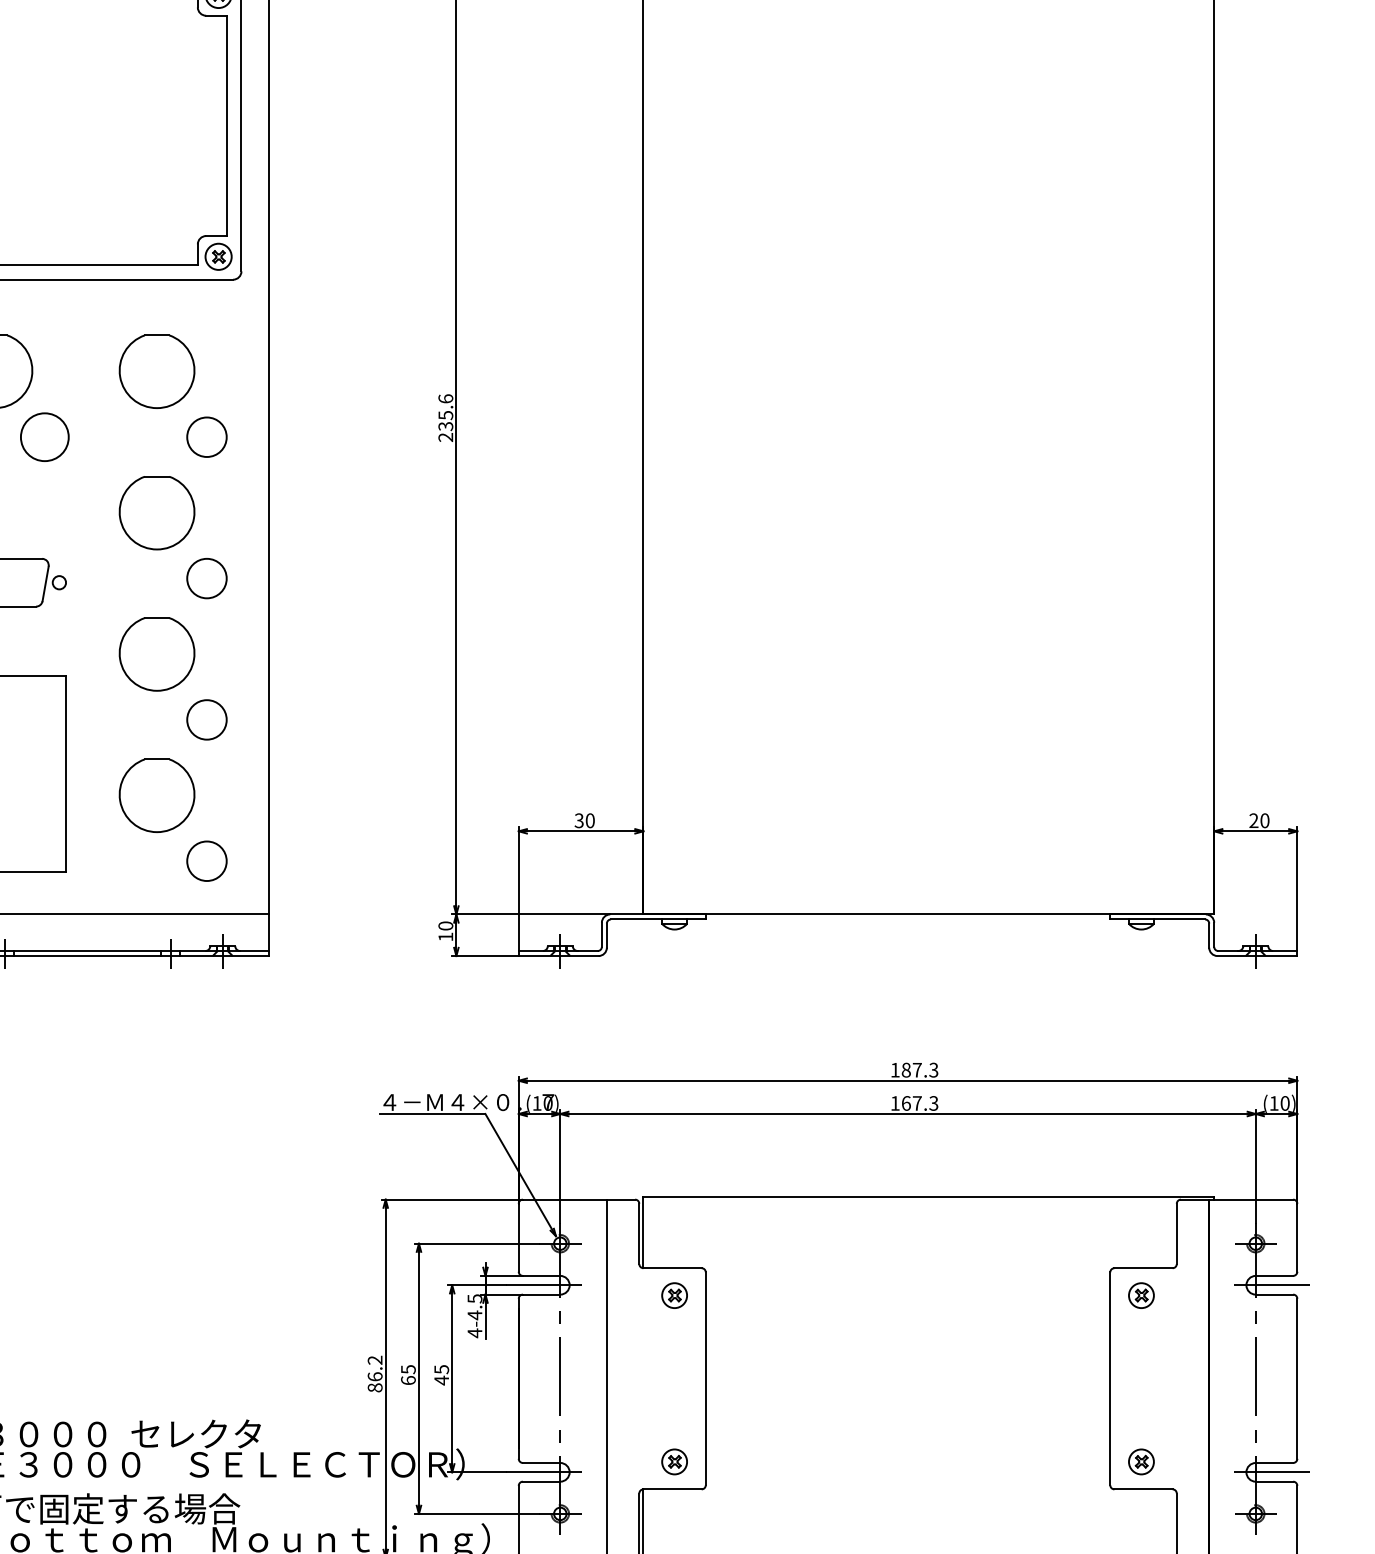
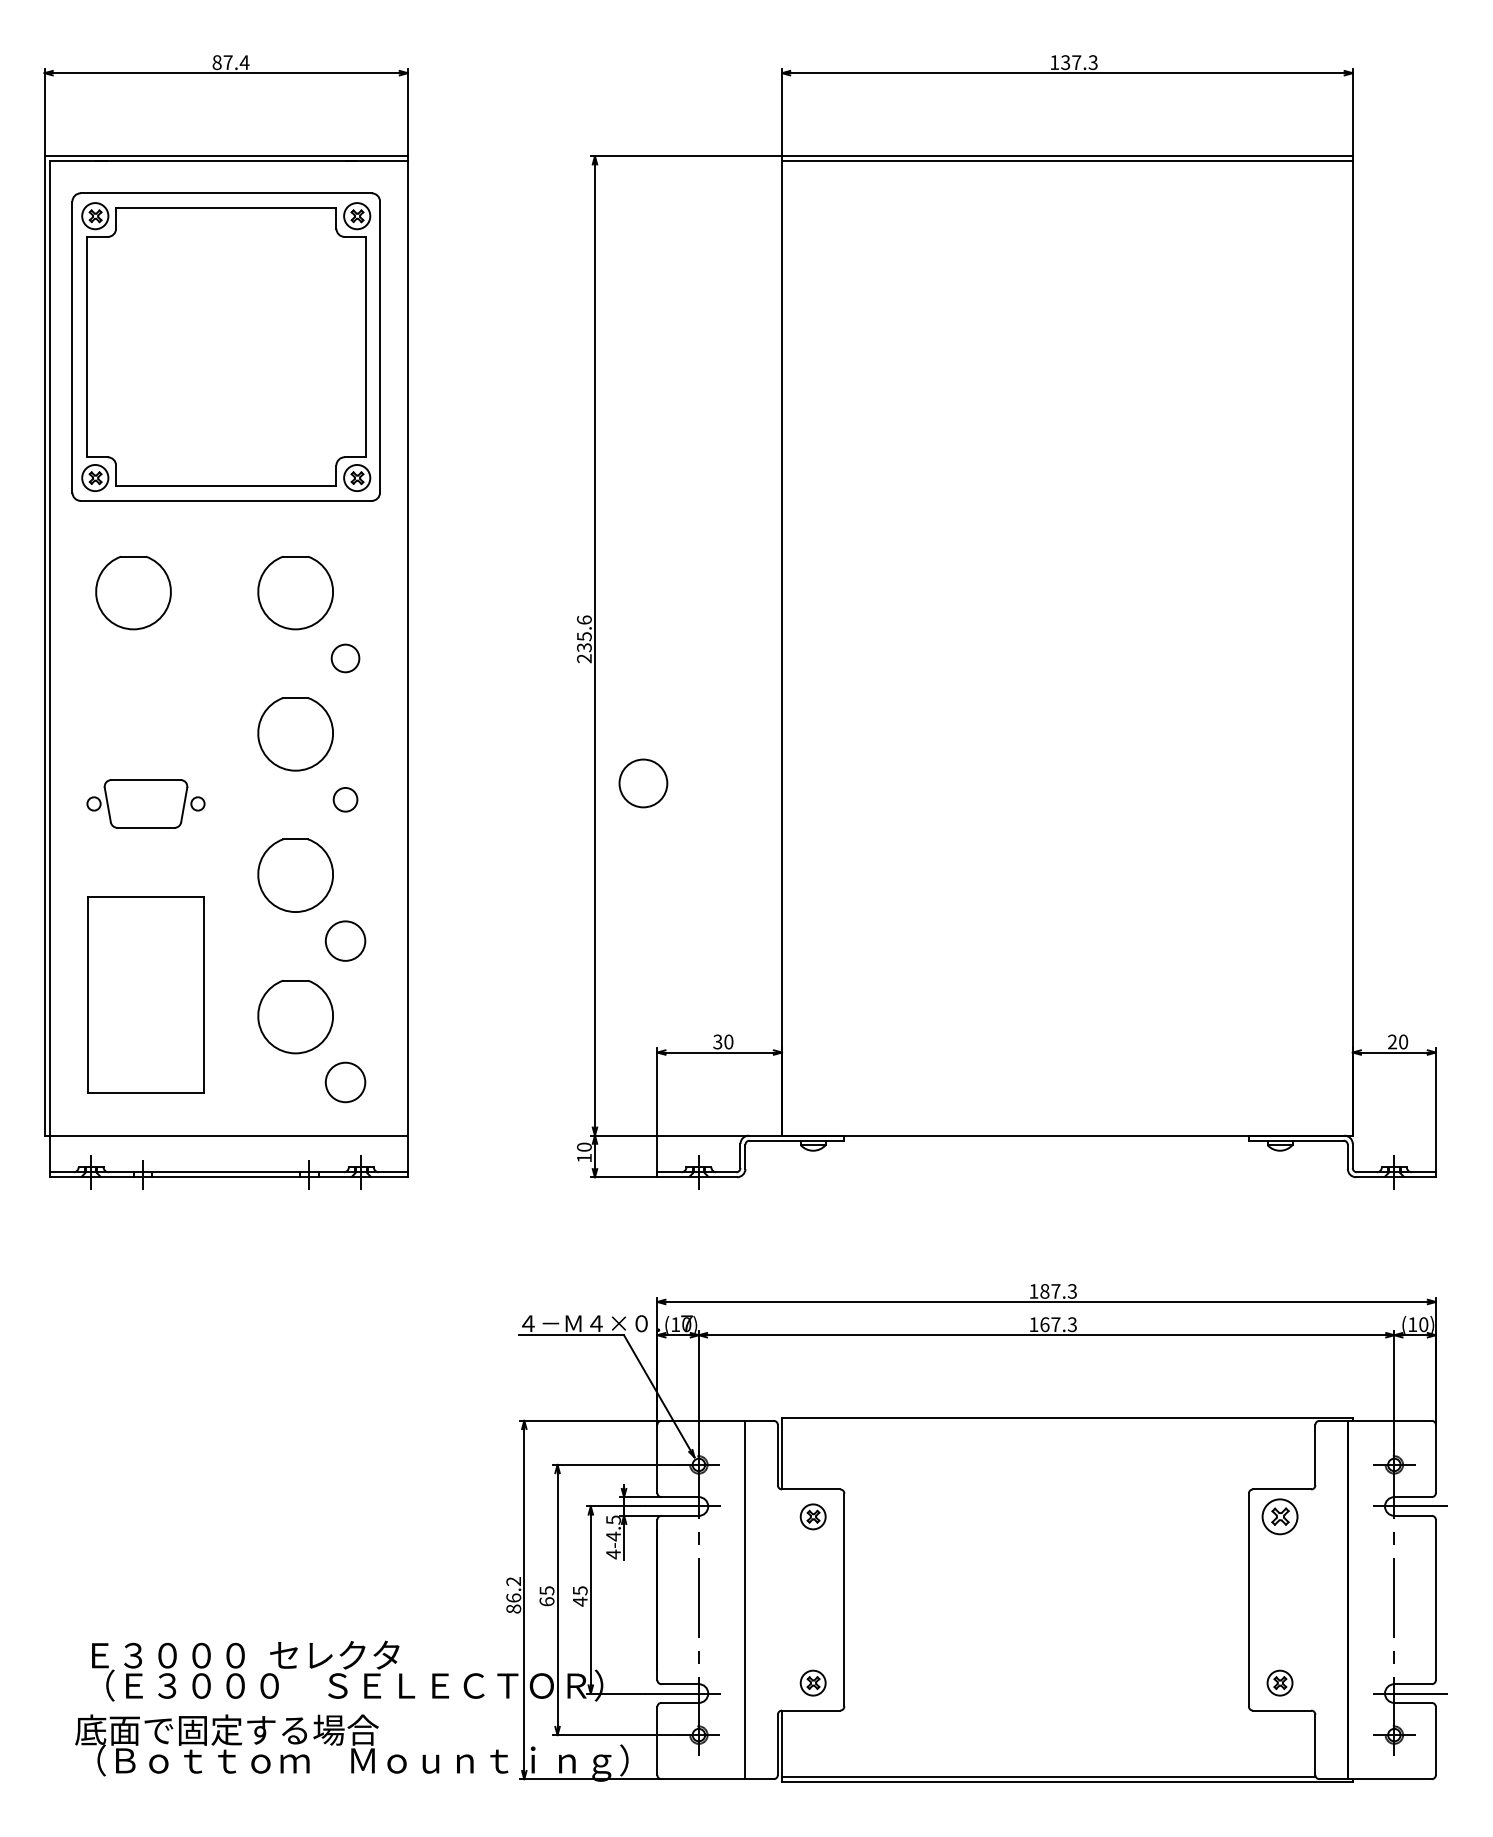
circle: (44, 437) -> (643, 783), moved
circle: (206, 437) -> (345, 658), size x0.7
circle: (206, 578) -> (345, 799), size x0.6
part: (1140, 1295) -> (1279, 1516), size x1.4

